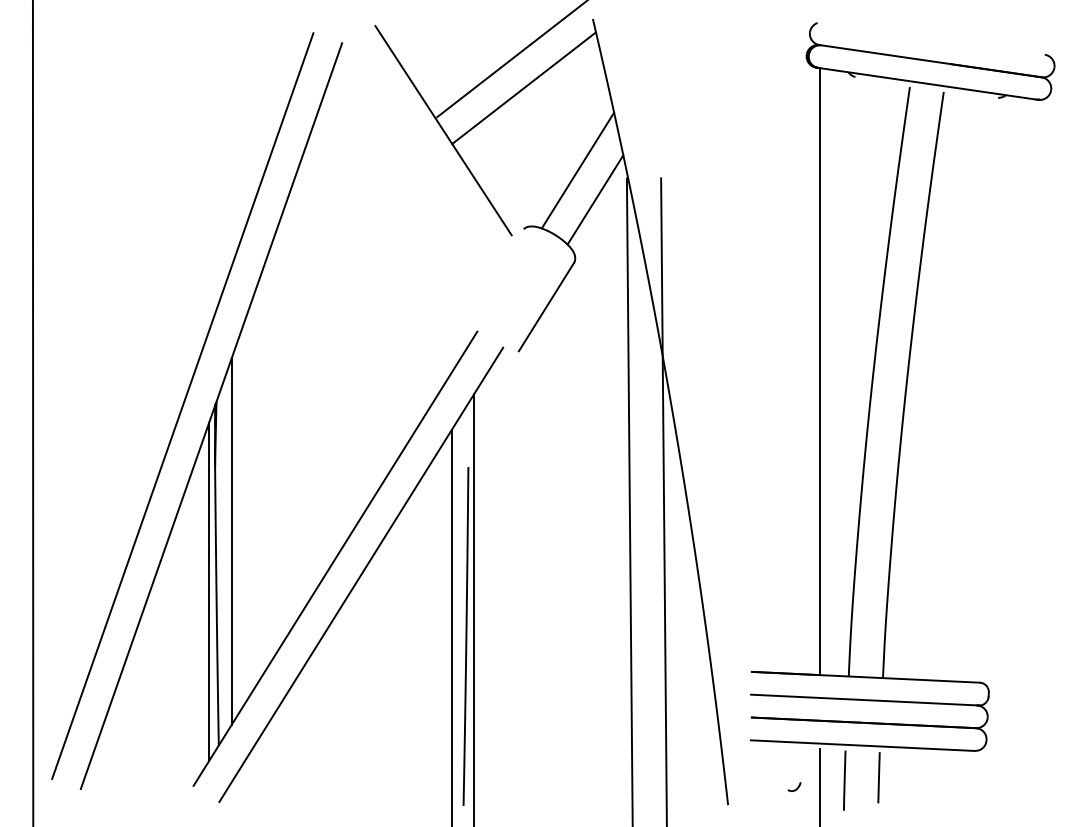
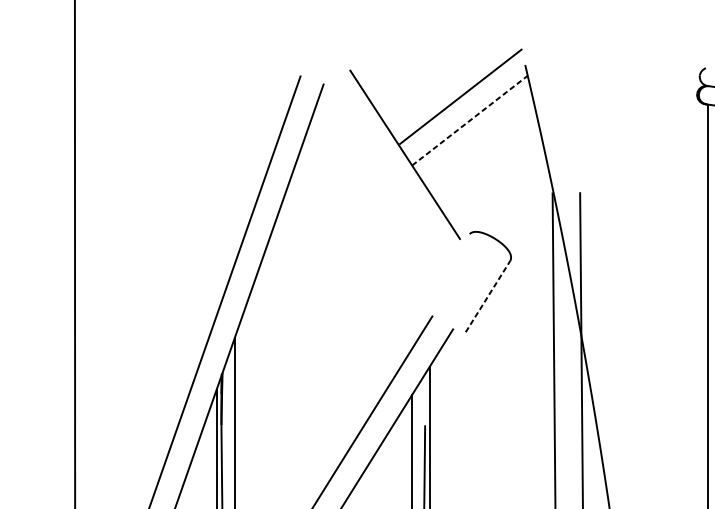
line: (524, 88) -> (470, 120), solid -> dashed
line: (577, 170) -> (512, 186), removed
line: (595, 199) -> (527, 210), removed
line: (546, 306) -> (487, 296), solid -> dashed

